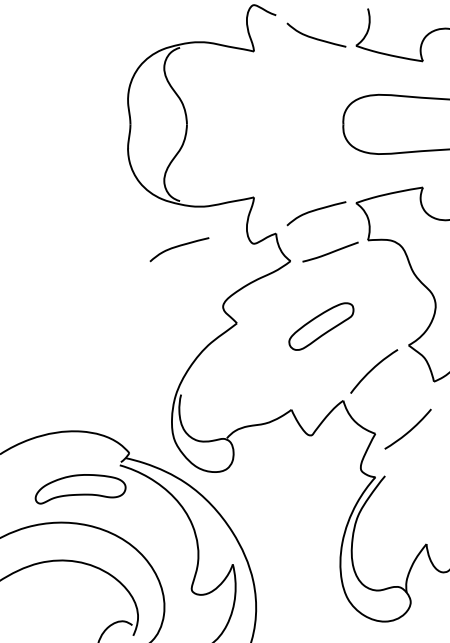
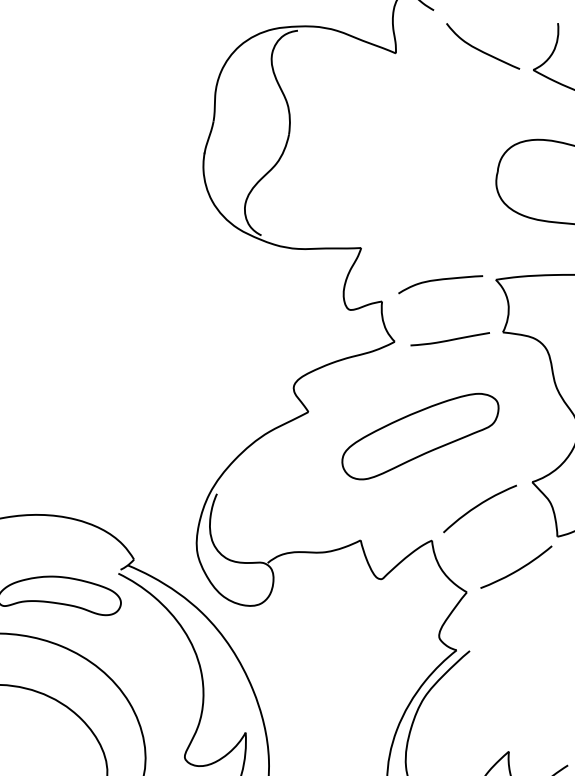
curve: (178, 247) -> (248, 296), removed
part: (321, 326) -> (420, 436), size x1.67
curve: (409, 430) -> (517, 569), moved

